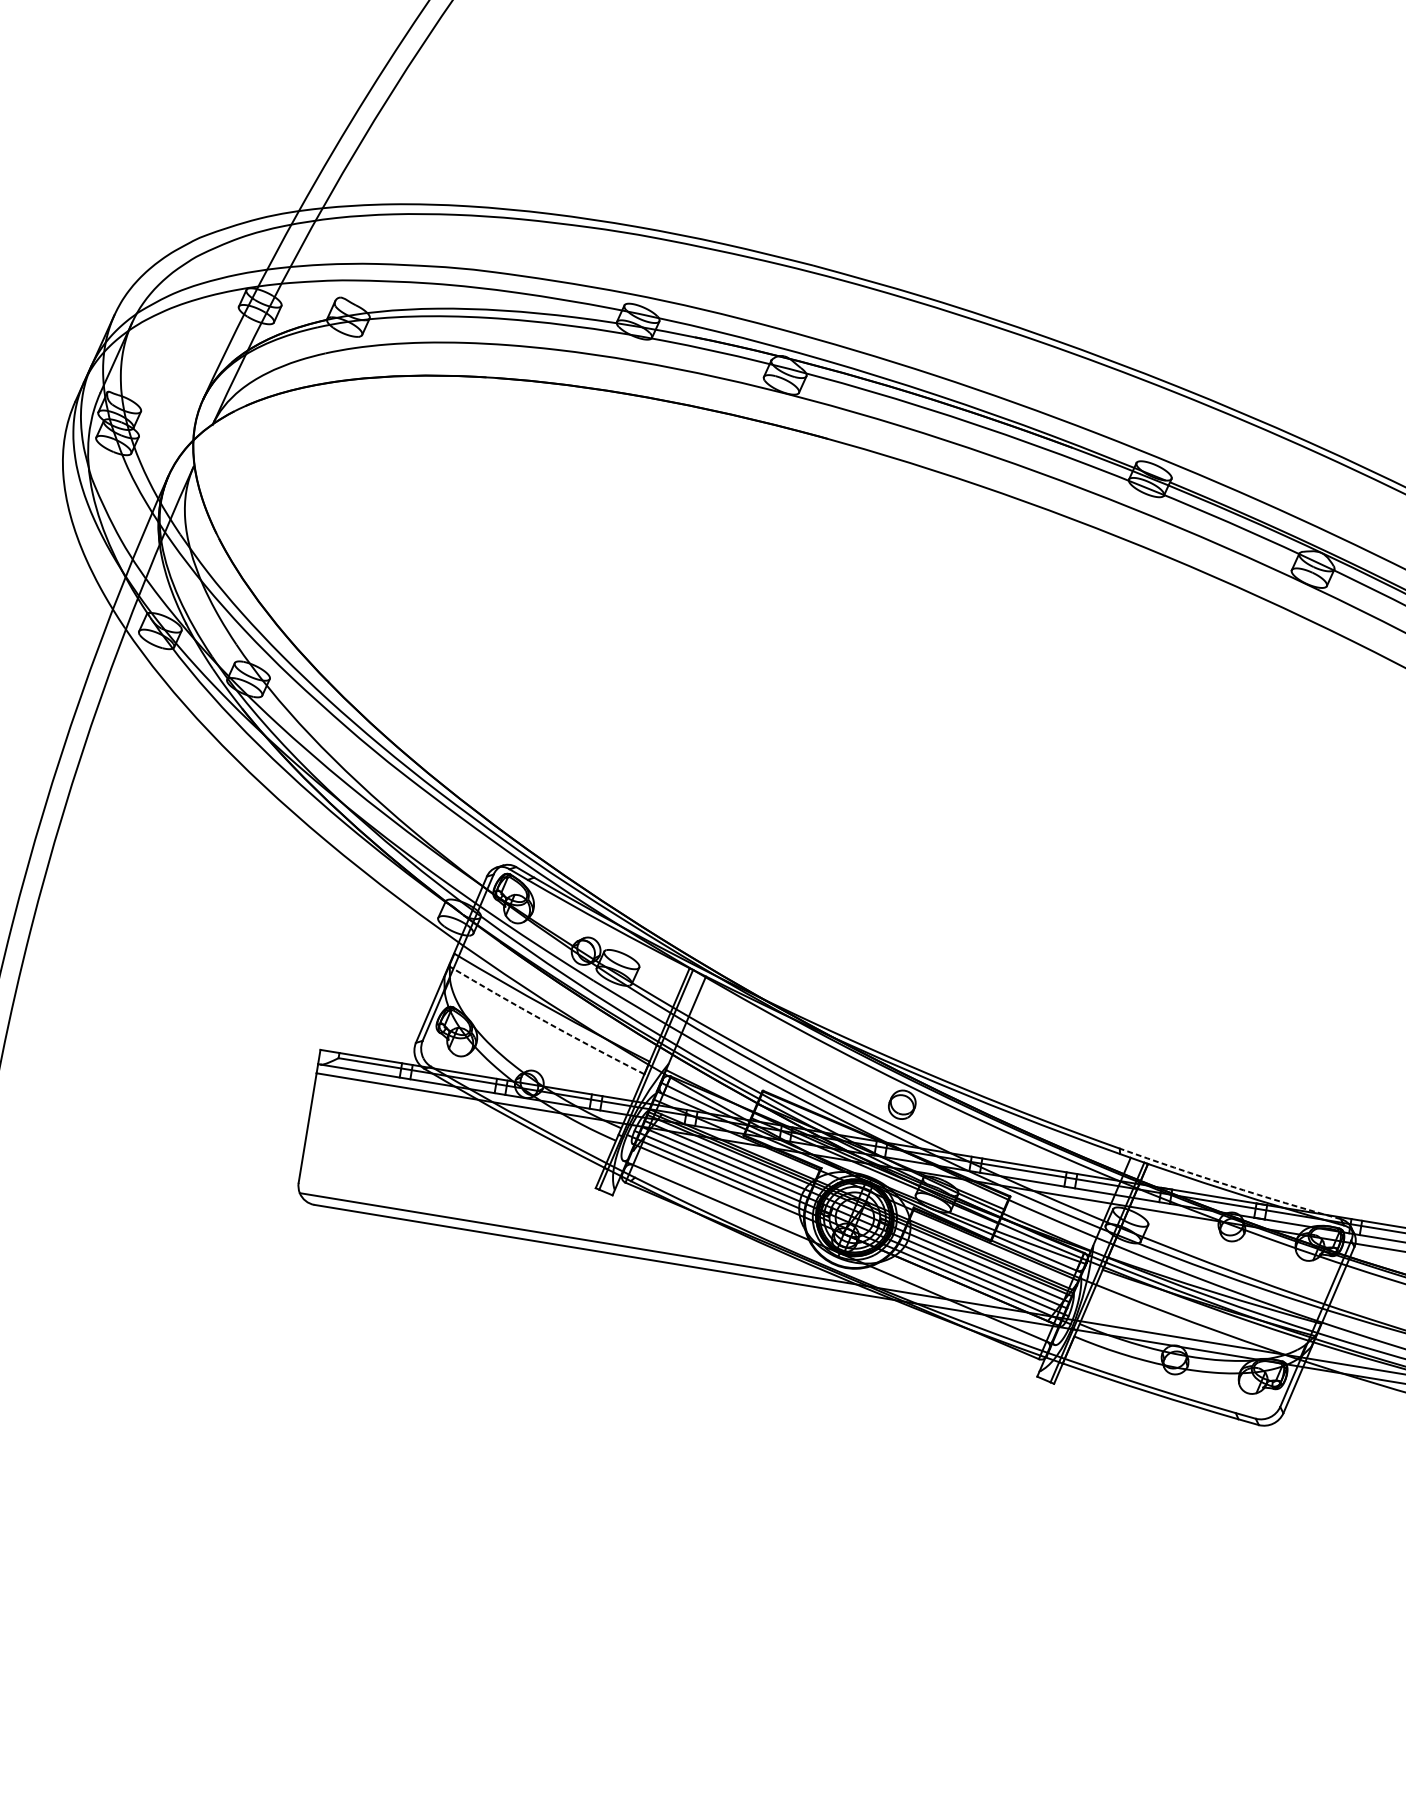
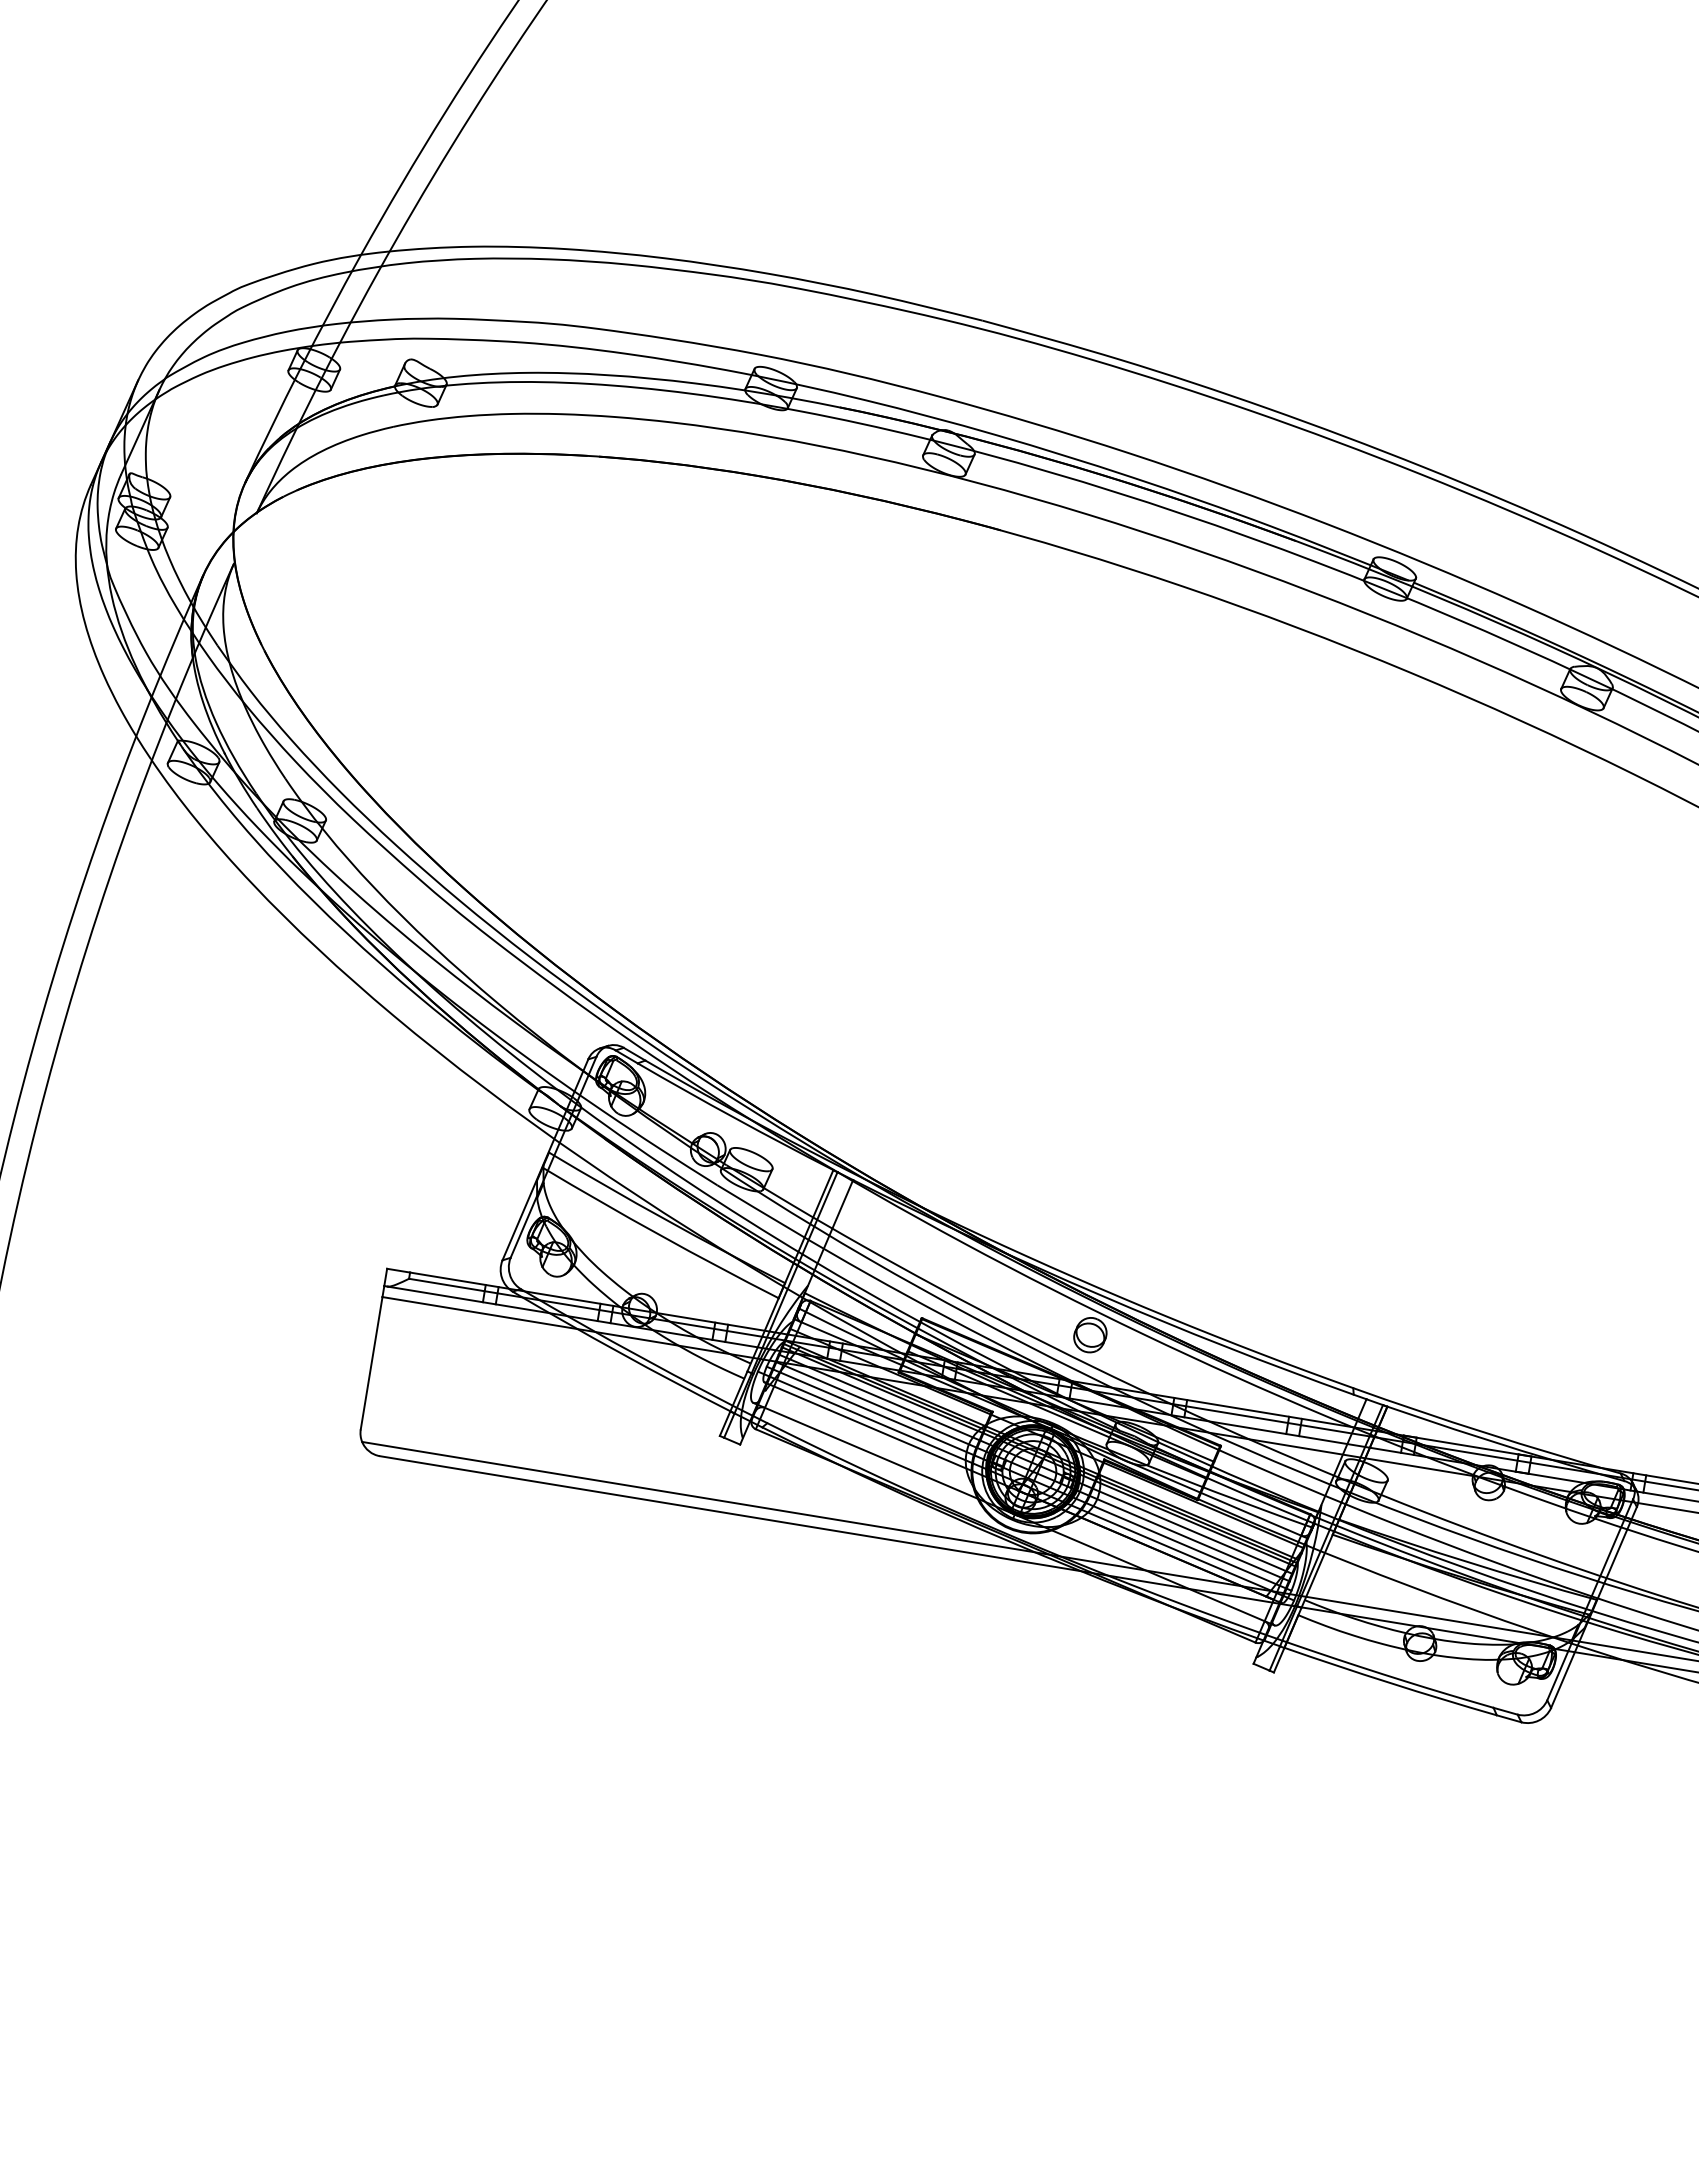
arc: (545, 1021) -> (659, 1234), dashed -> solid
arc: (1229, 1186) -> (1486, 1433), dashed -> solid

